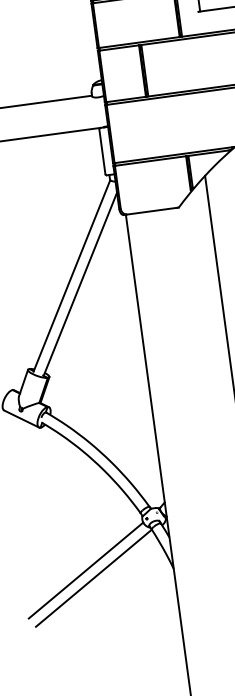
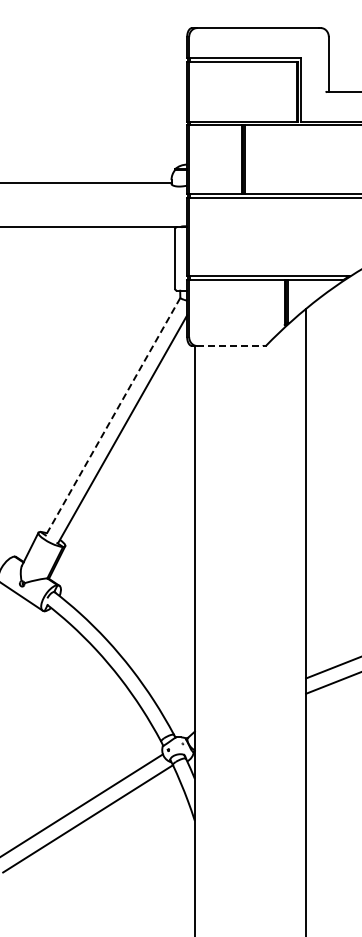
line: (153, 210) -> (231, 345), solid -> dashed
line: (71, 276) -> (112, 417), solid -> dashed

